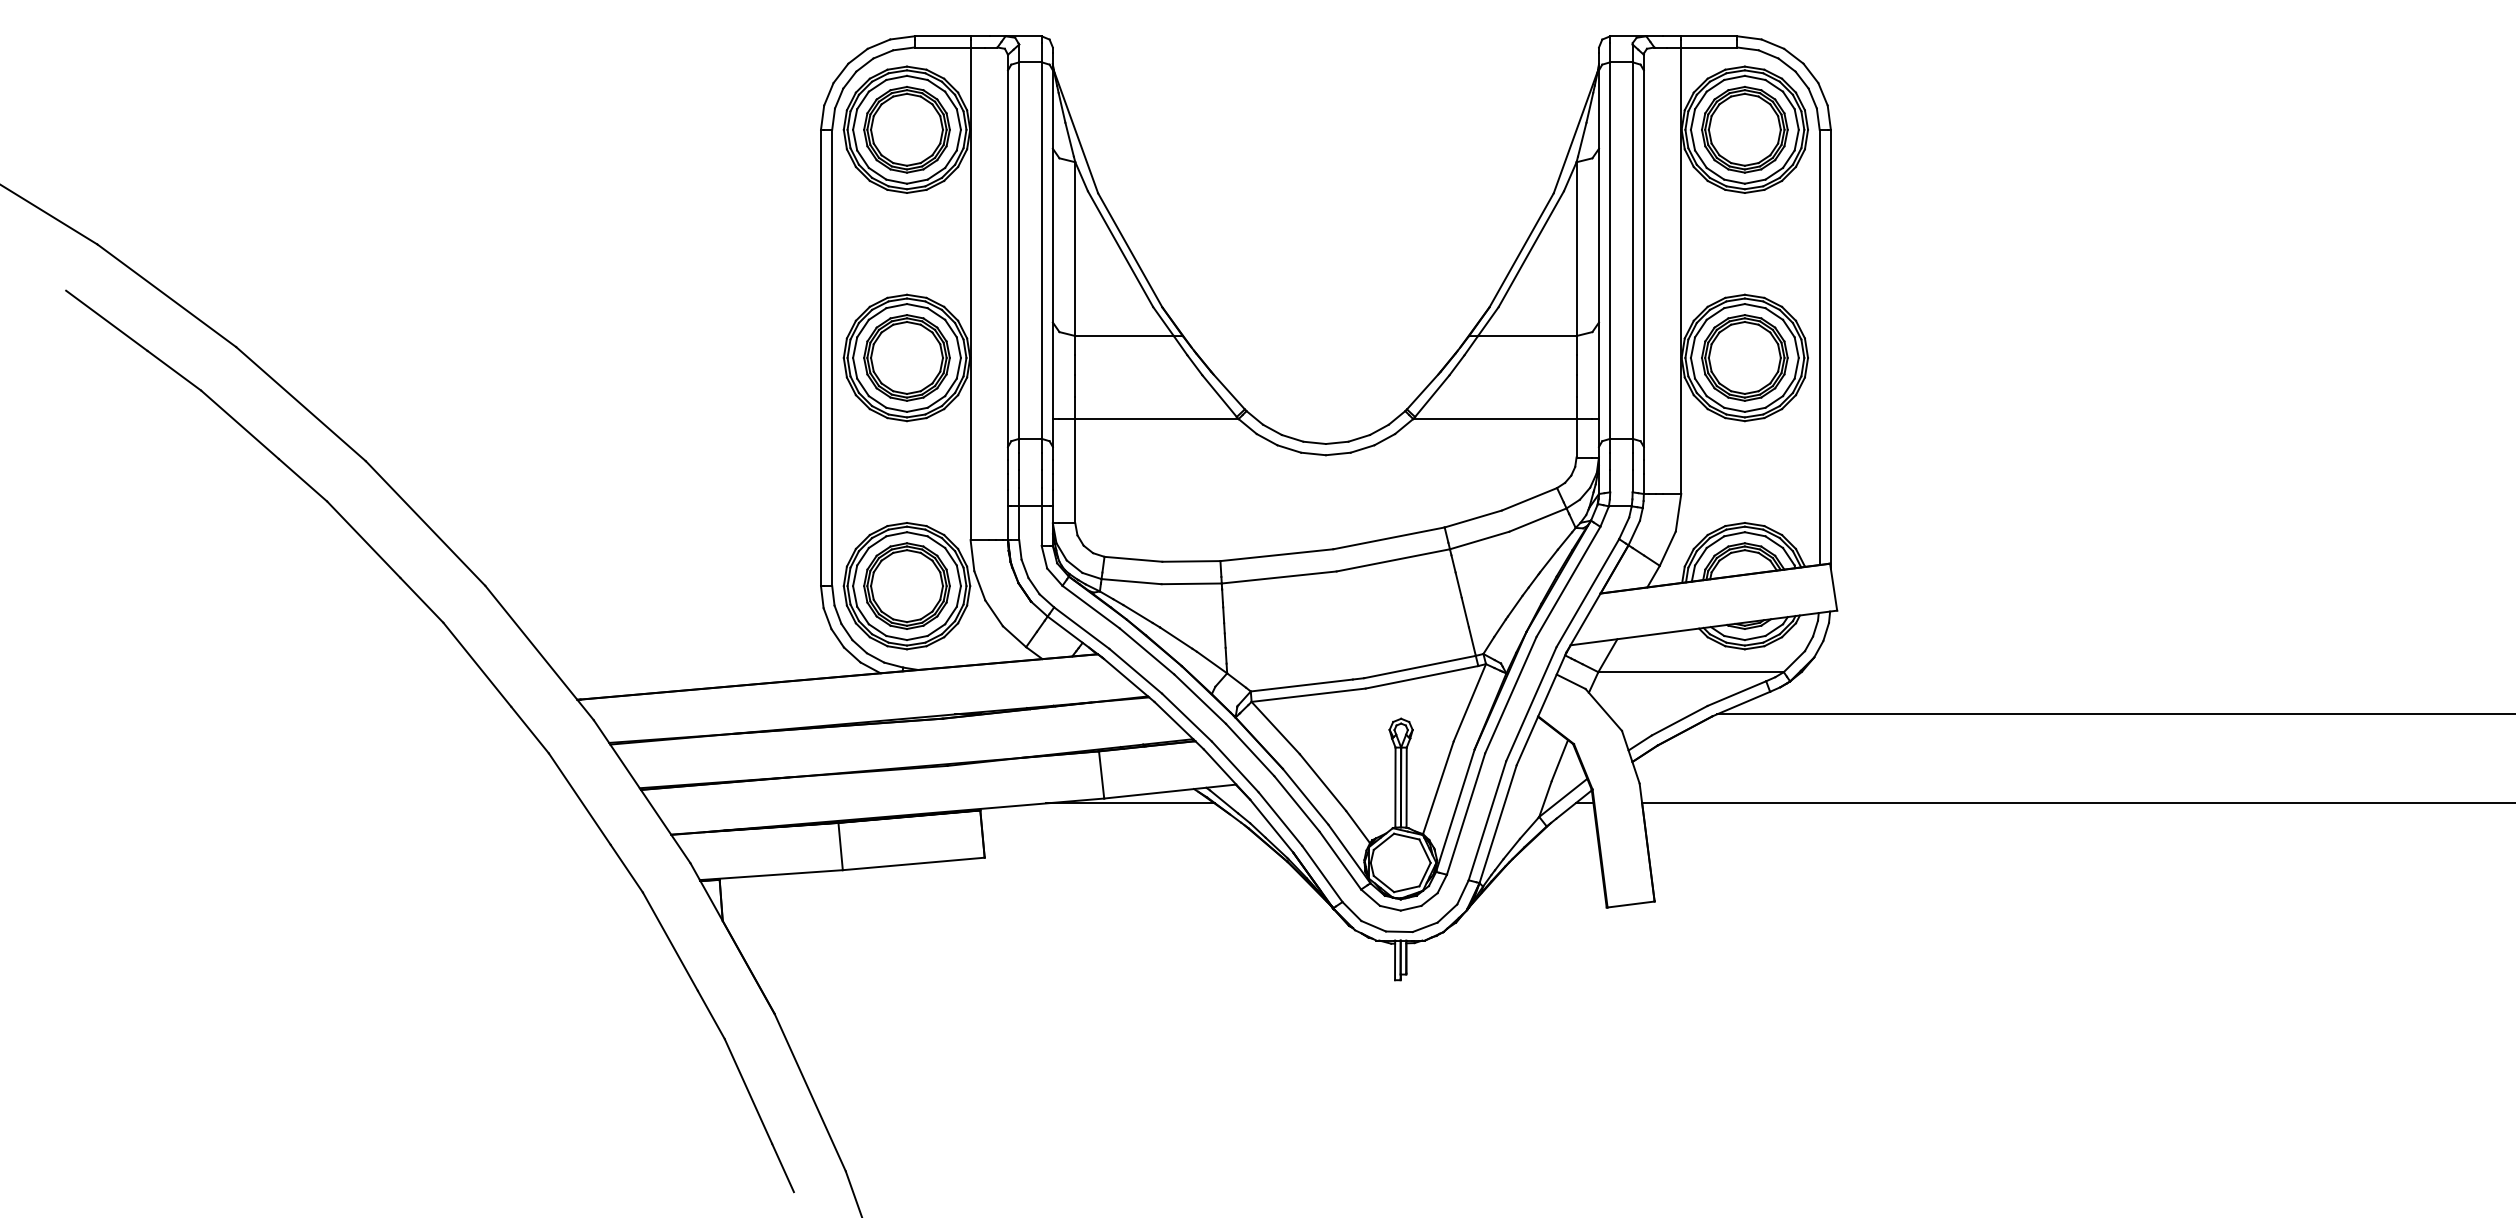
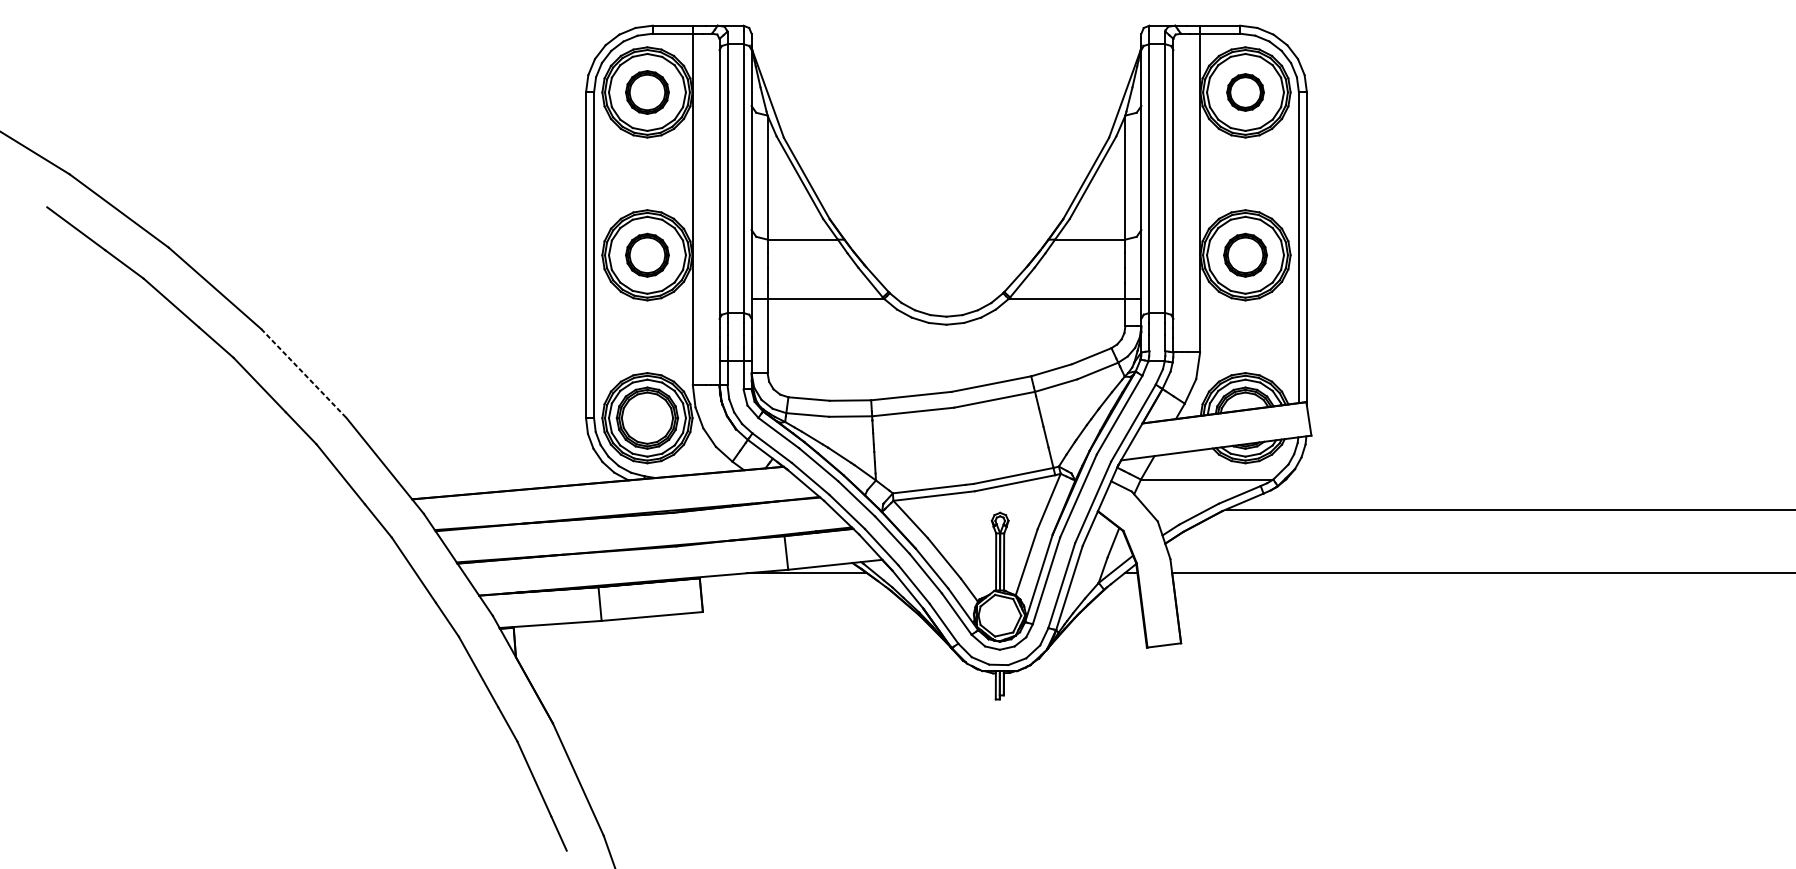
part: (906, 129) -> (647, 92), size x0.7
part: (1744, 129) -> (1245, 92), size x0.6
part: (906, 357) -> (647, 254), size x0.7
part: (1744, 357) -> (1245, 254), size x0.7
line: (425, 523) -> (303, 373), solid -> dashed

